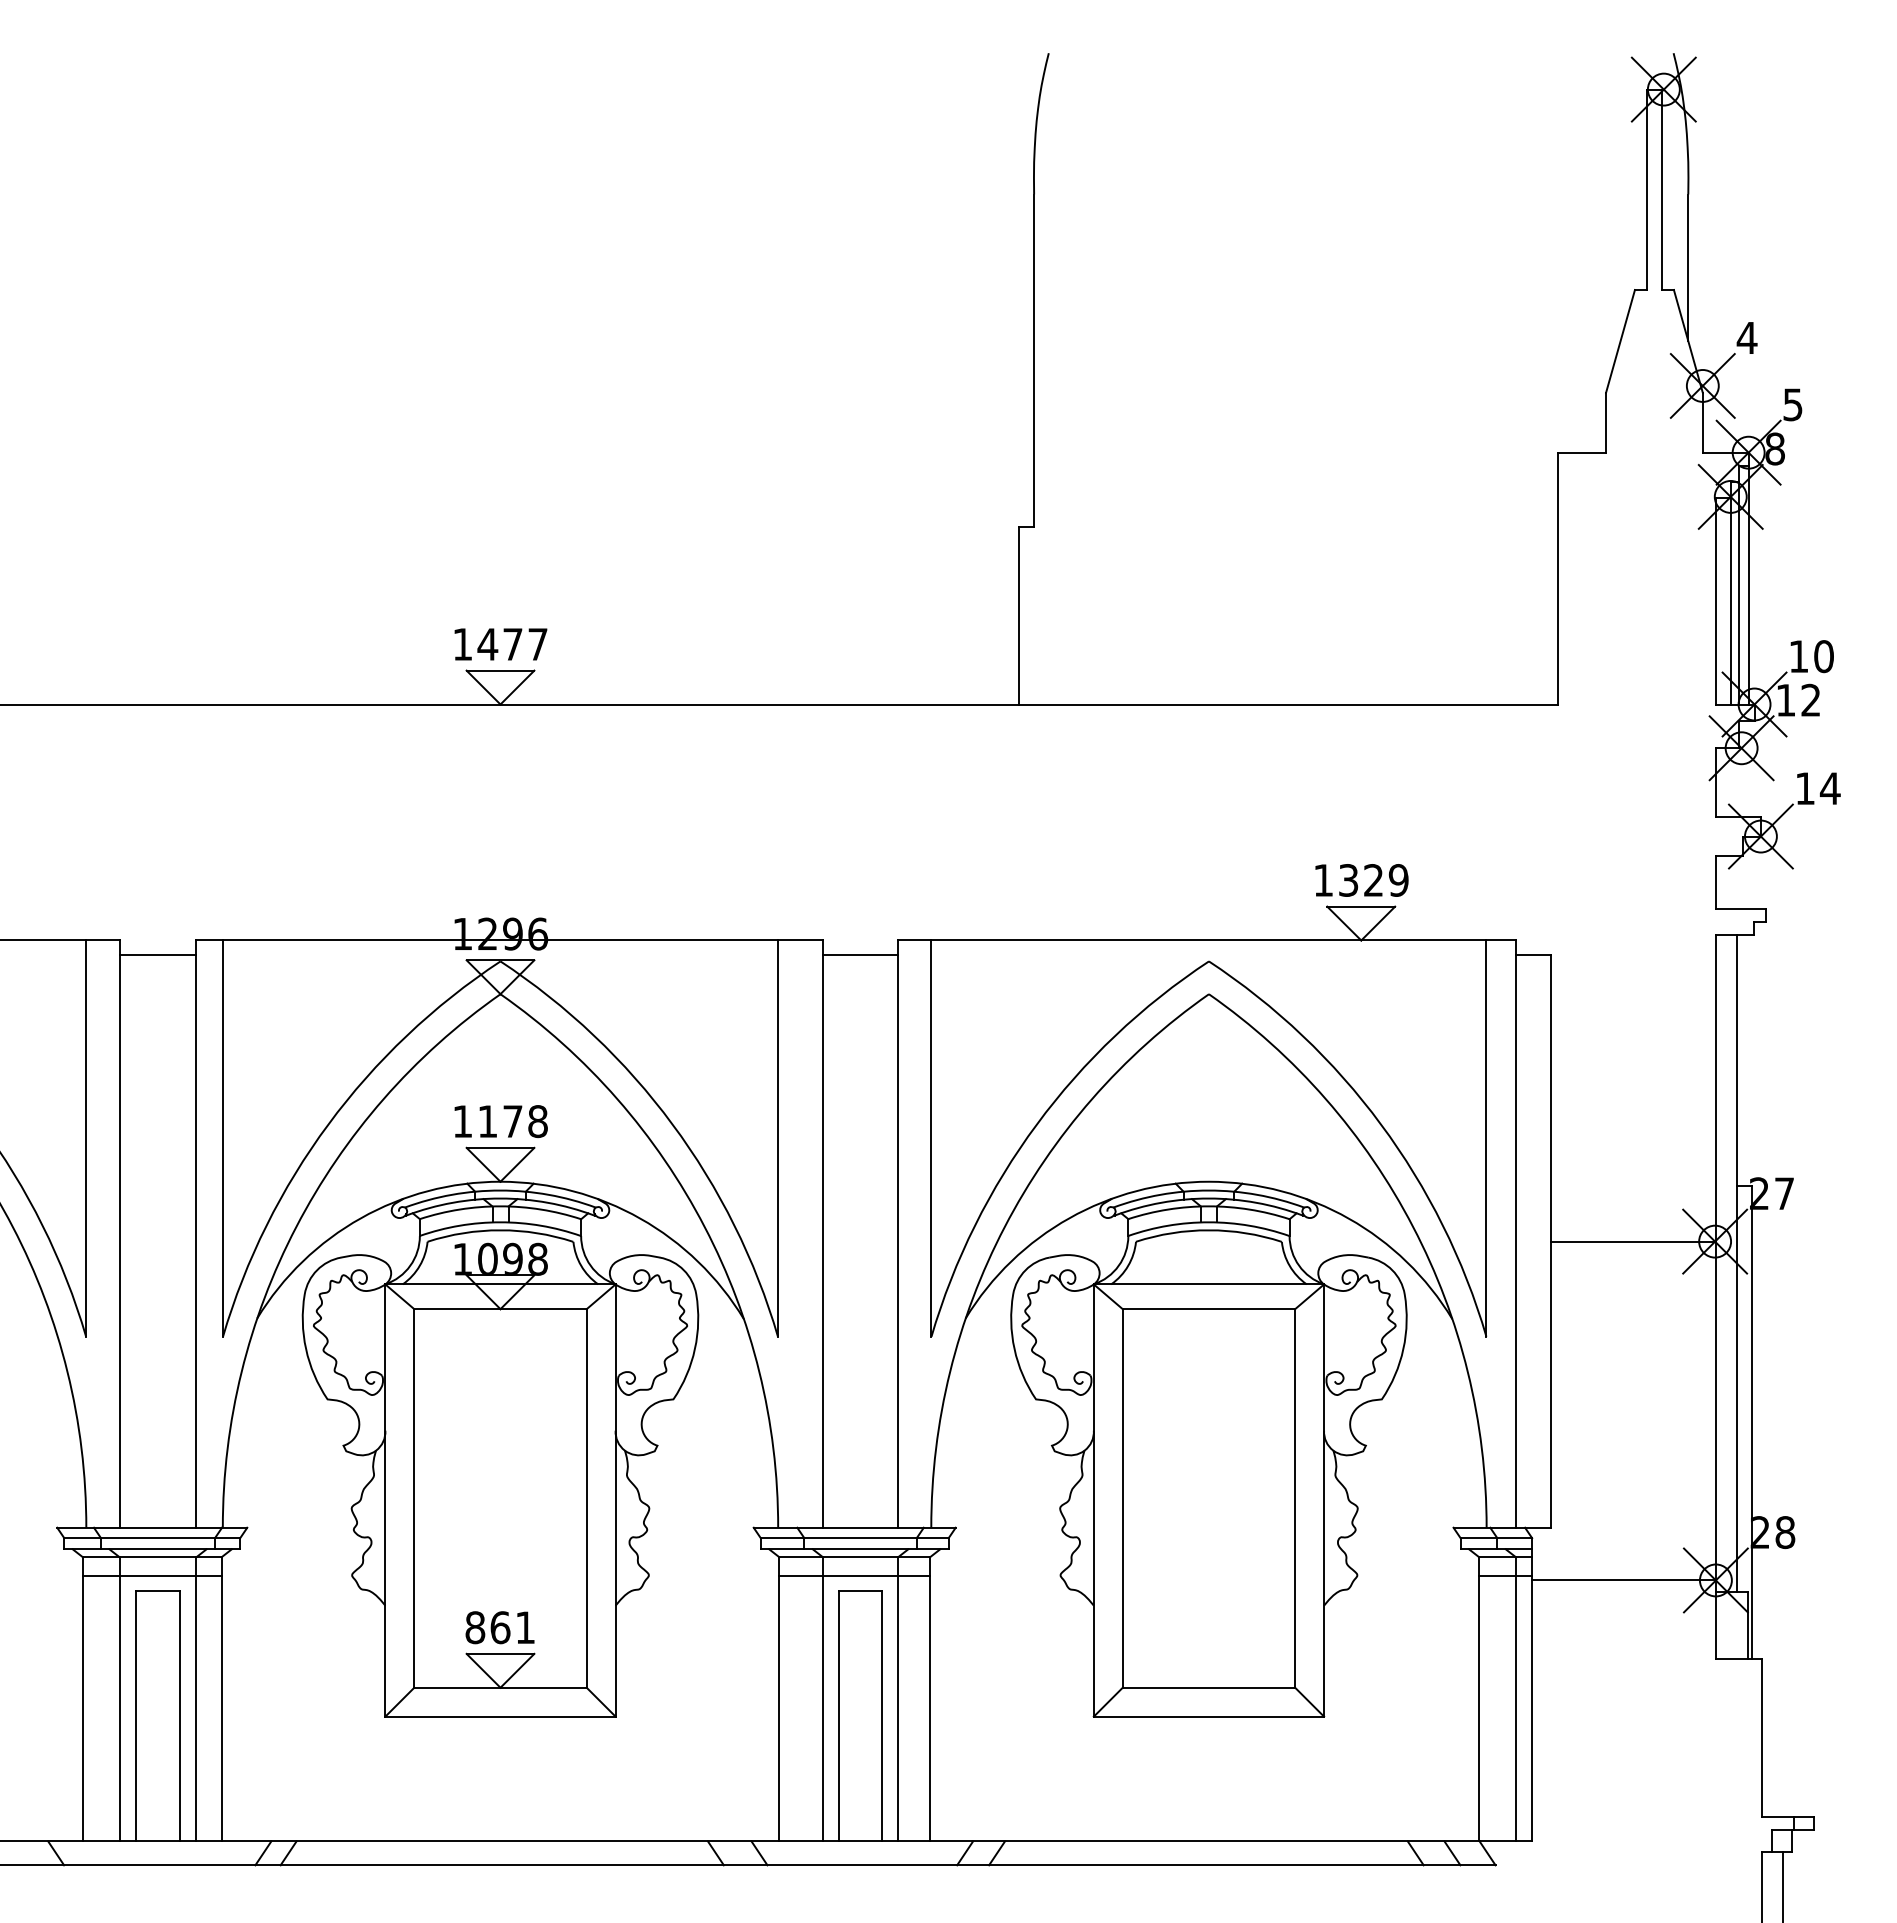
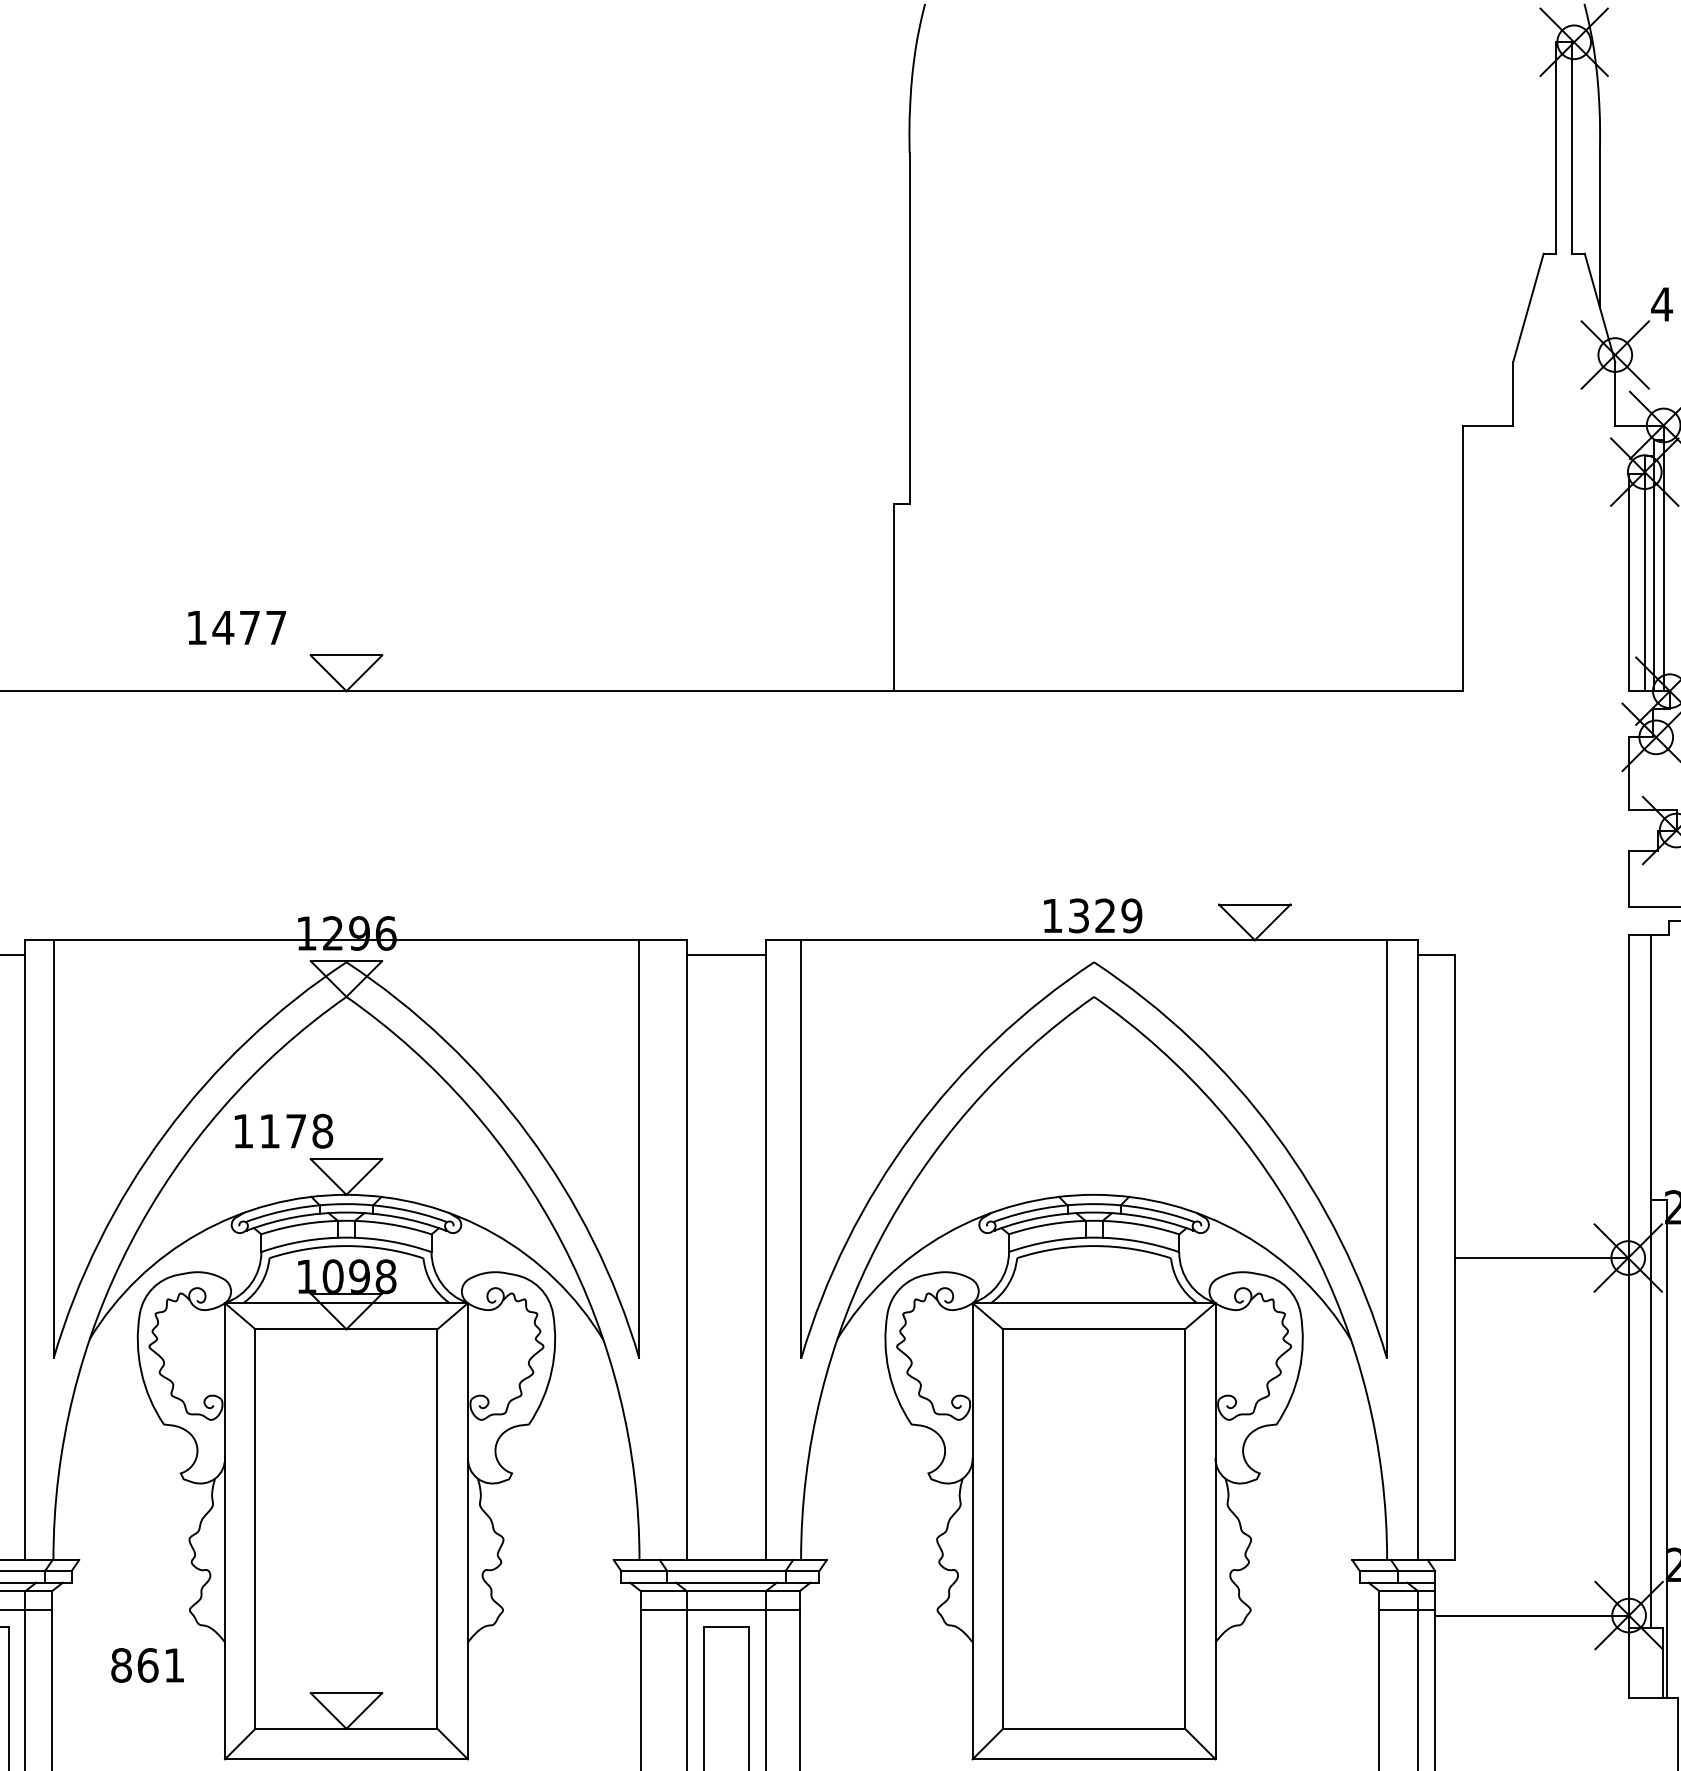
text: (500, 644) -> (236, 627), moved
text: (1361, 880) -> (1092, 915), moved
text: (500, 1121) -> (283, 1131), moved
text: (499, 1627) -> (147, 1665), moved

